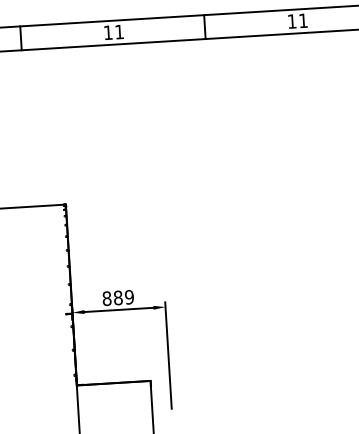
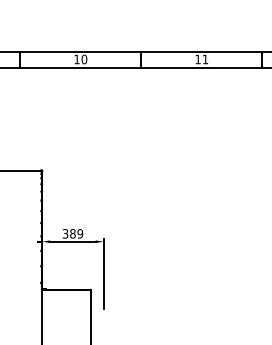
text: (119, 32) -> (84, 59), 11 -> 10
text: (106, 298) -> (65, 233), 889 -> 389

